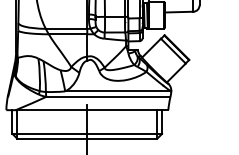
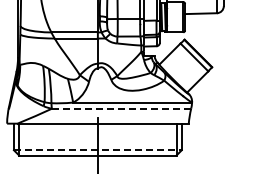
line: (108, 96) -> (121, 108), solid -> dashed
line: (86, 134) -> (97, 150), solid -> dashed

